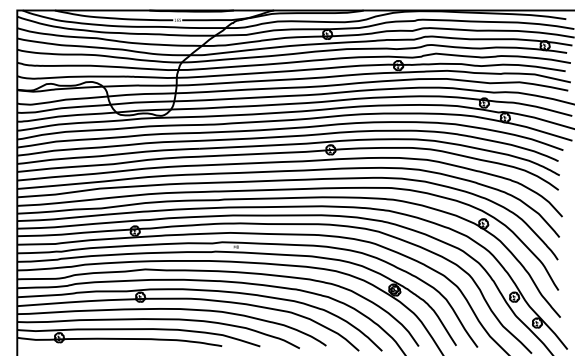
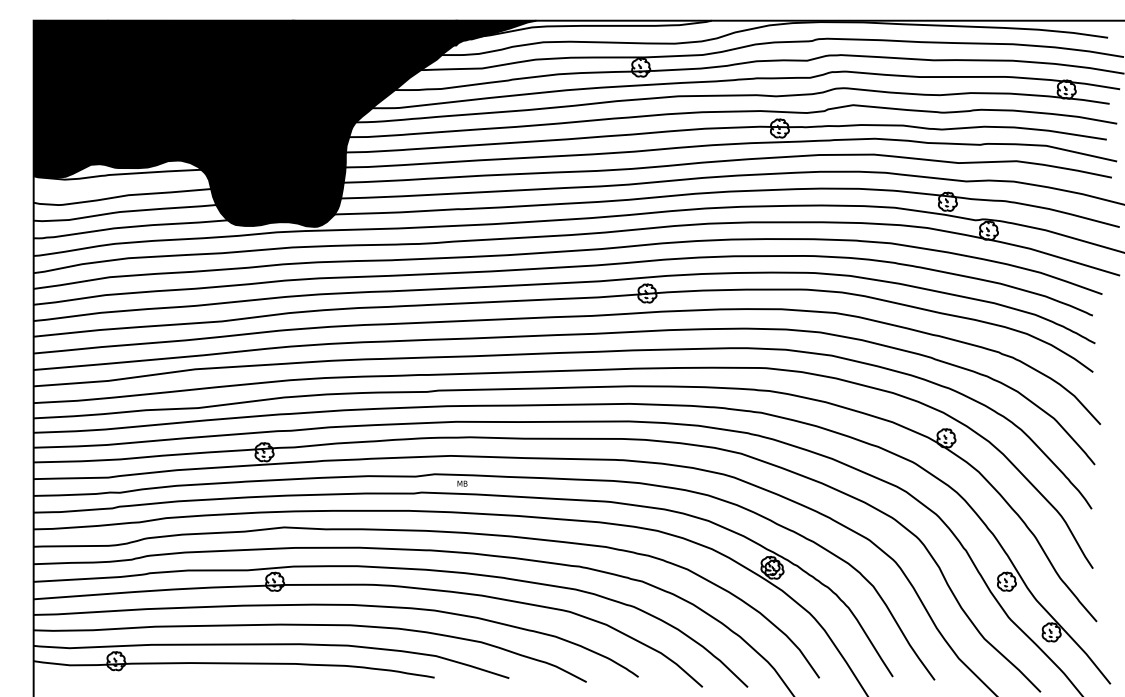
fill: (145, 62) -> (284, 122), added

